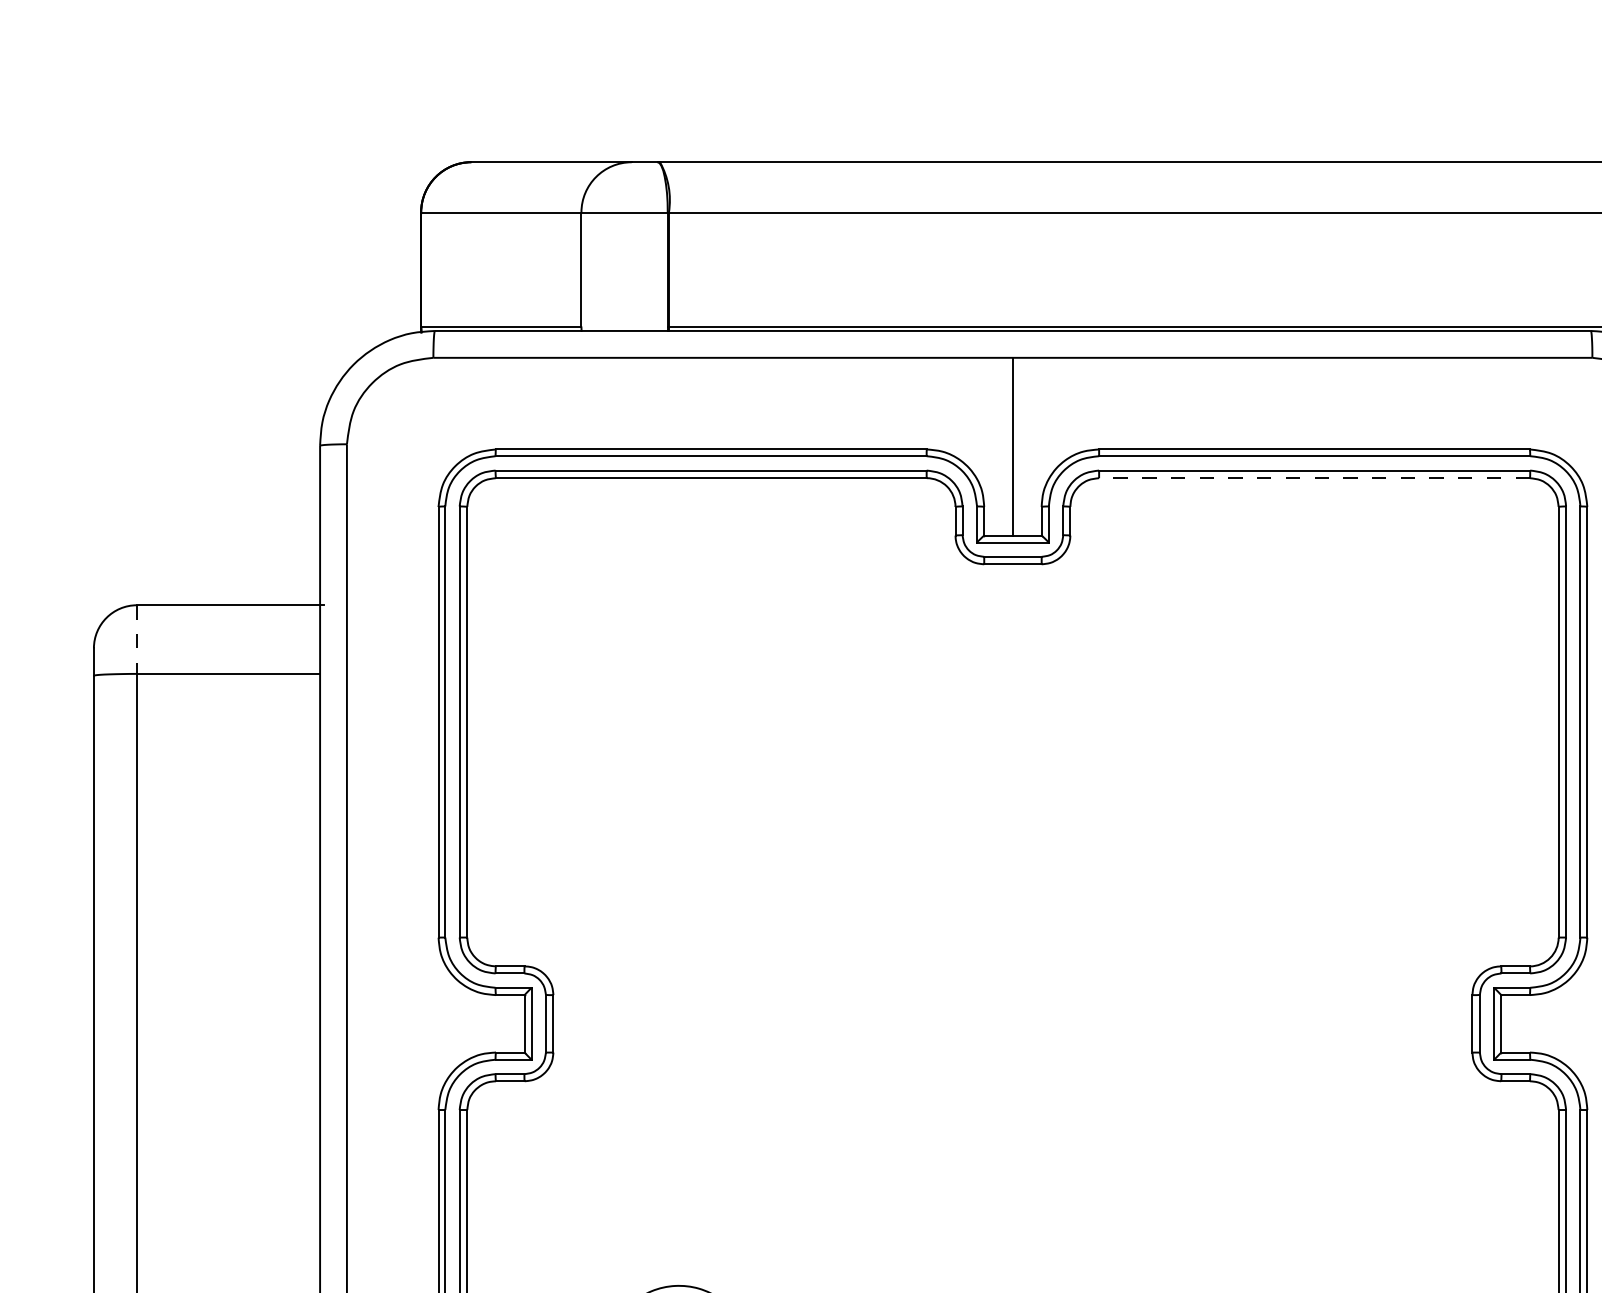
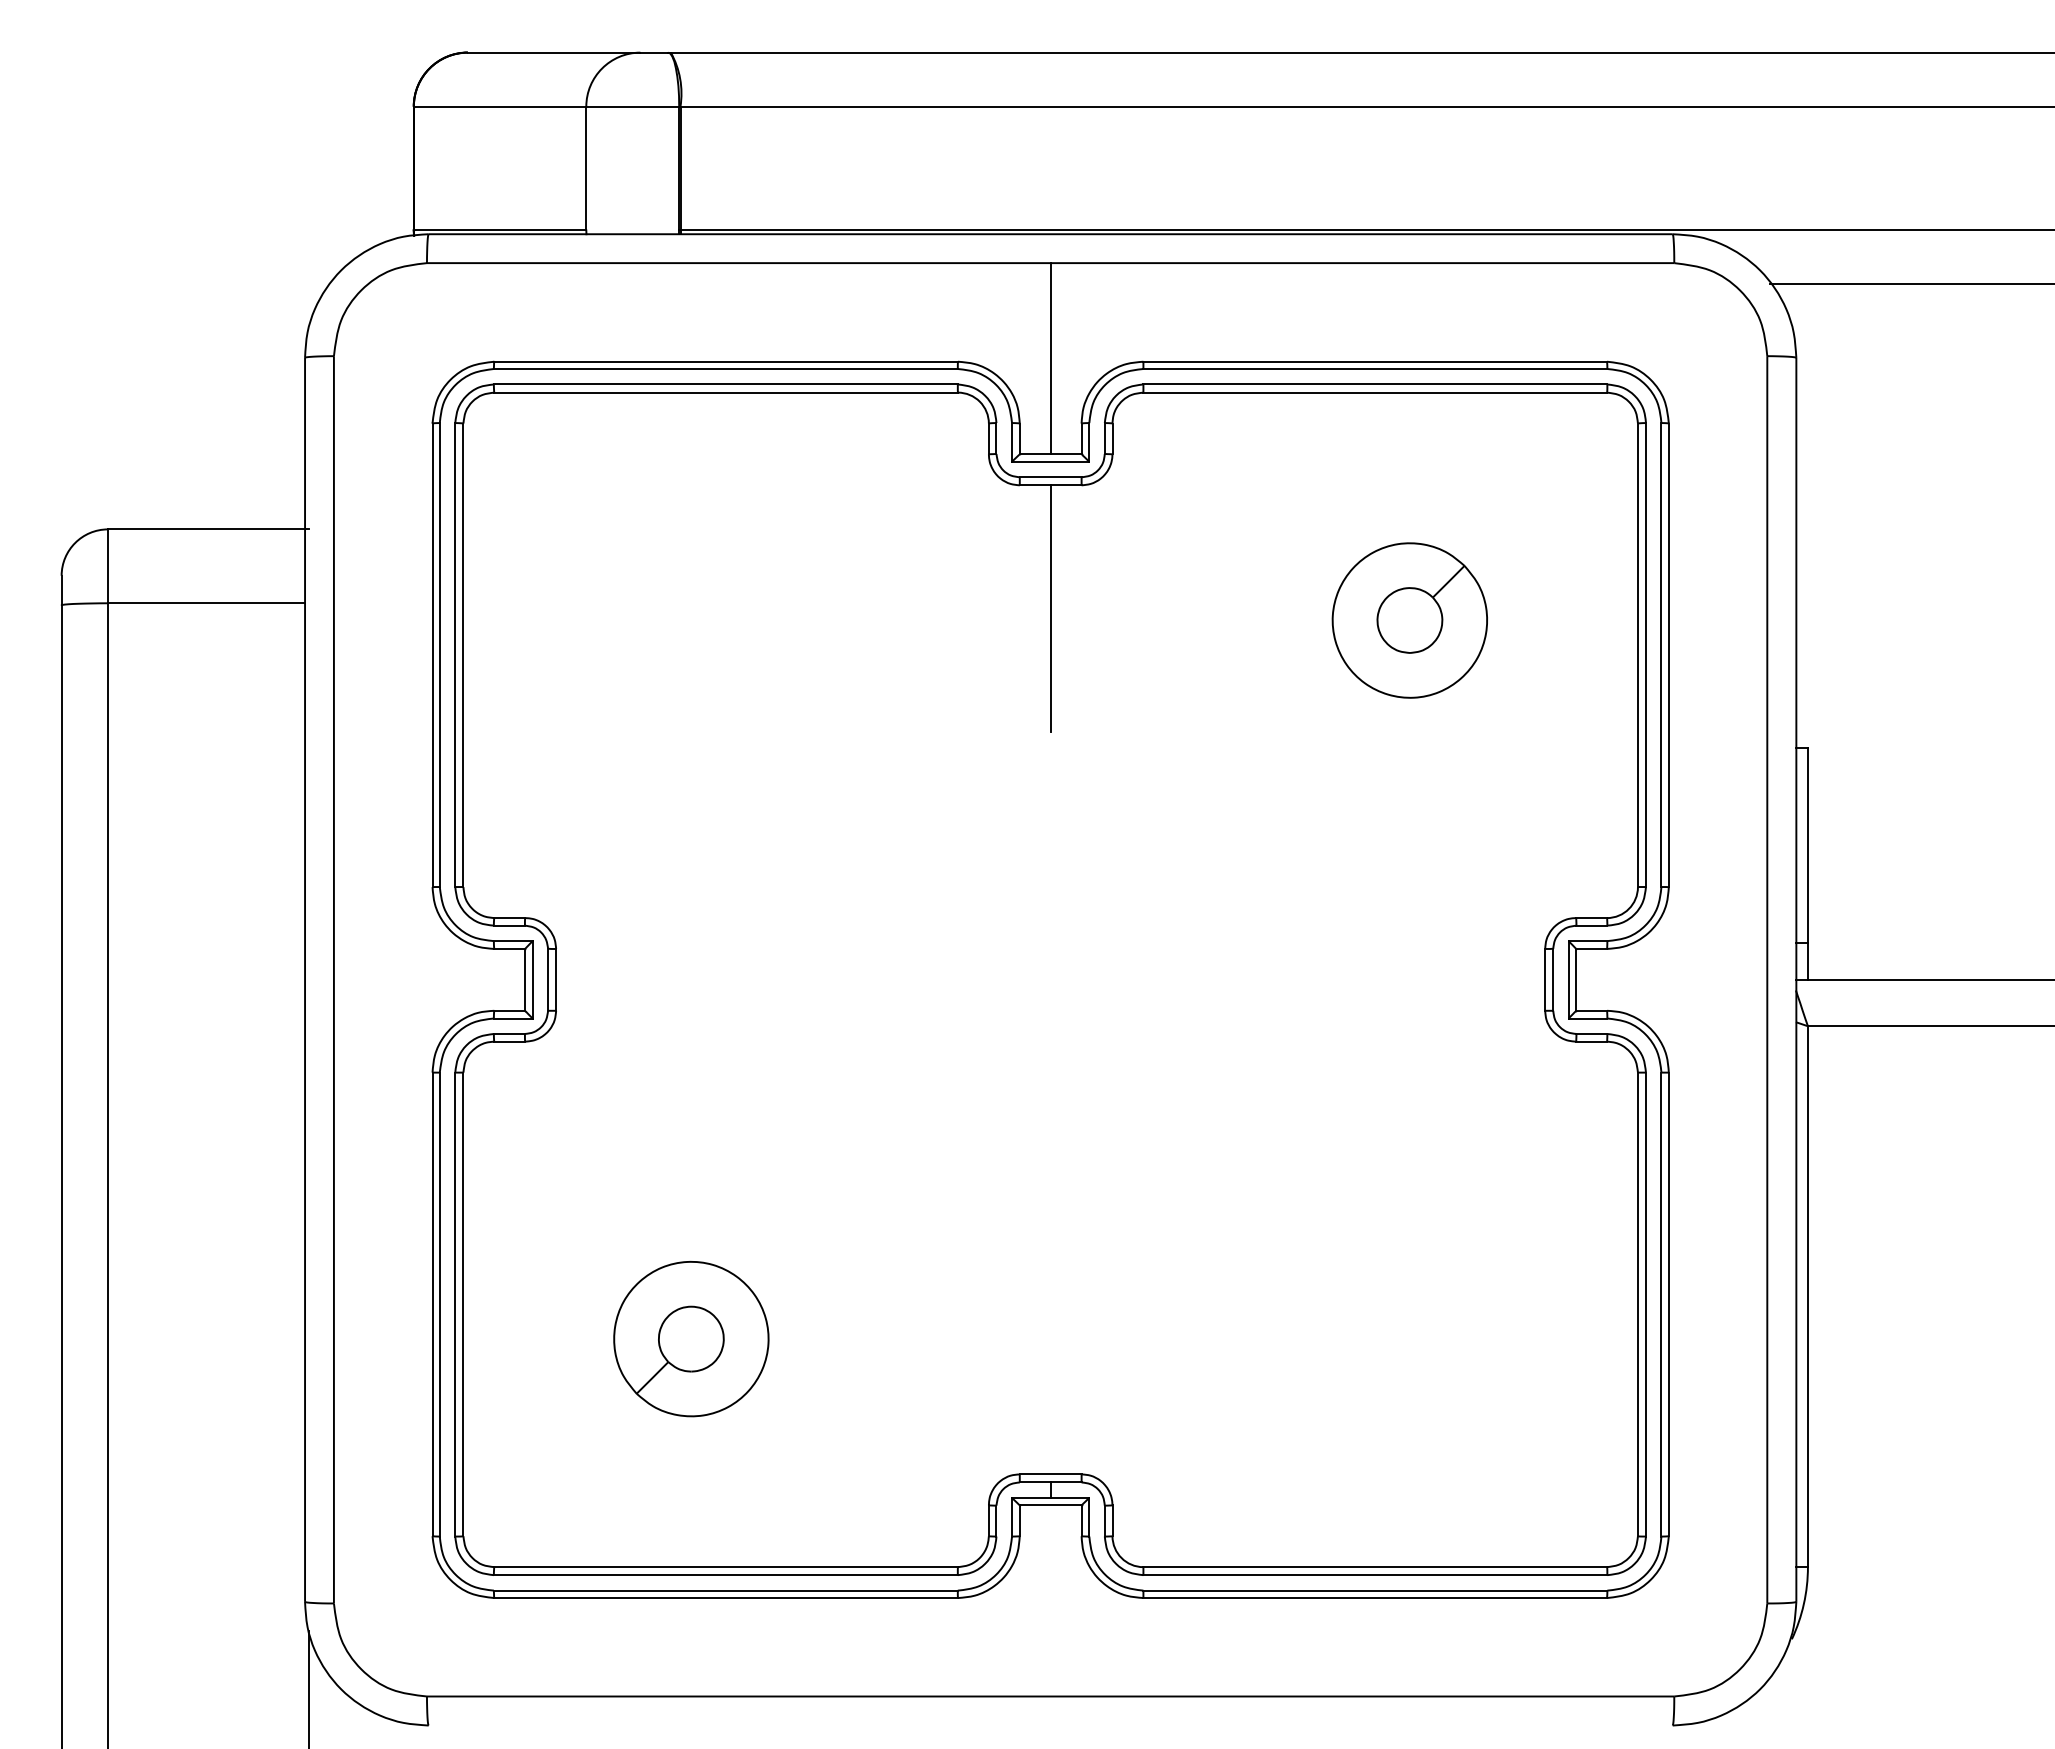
line: (1314, 478) -> (1375, 392), dashed -> solid
line: (137, 639) -> (108, 566), dashed -> solid
line: (1012, 678) -> (1050, 608), added
part: (1346, 689) -> (1409, 620), added

